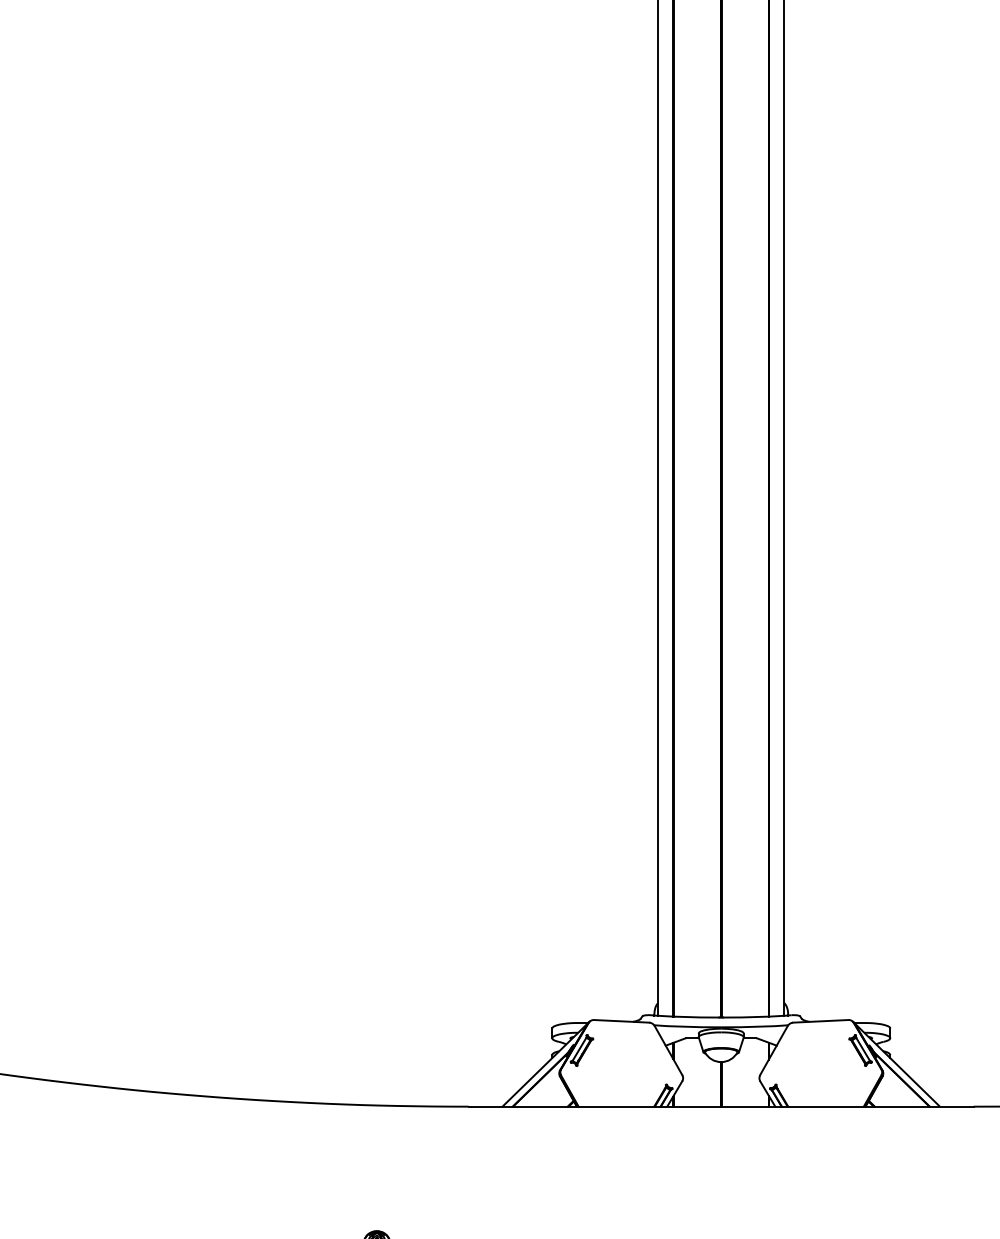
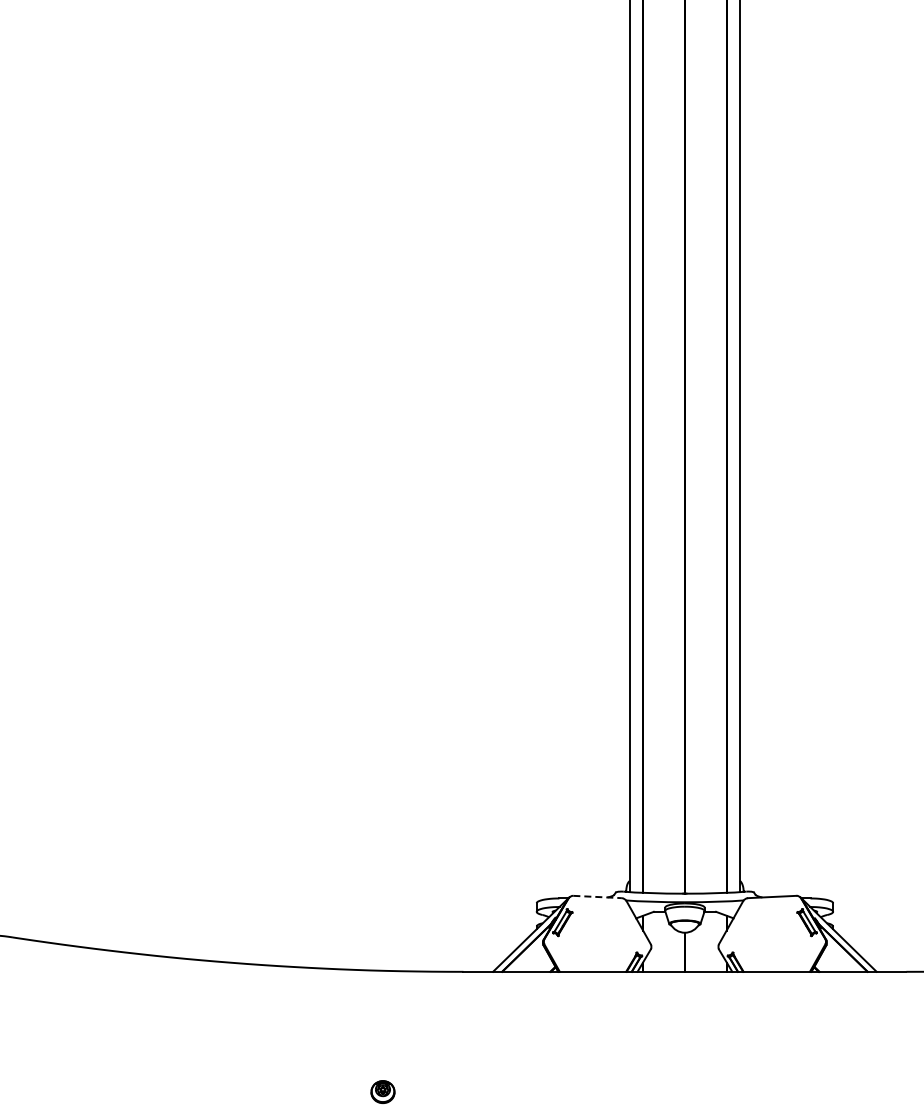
line: (622, 1021) -> (598, 897), solid -> dashed

